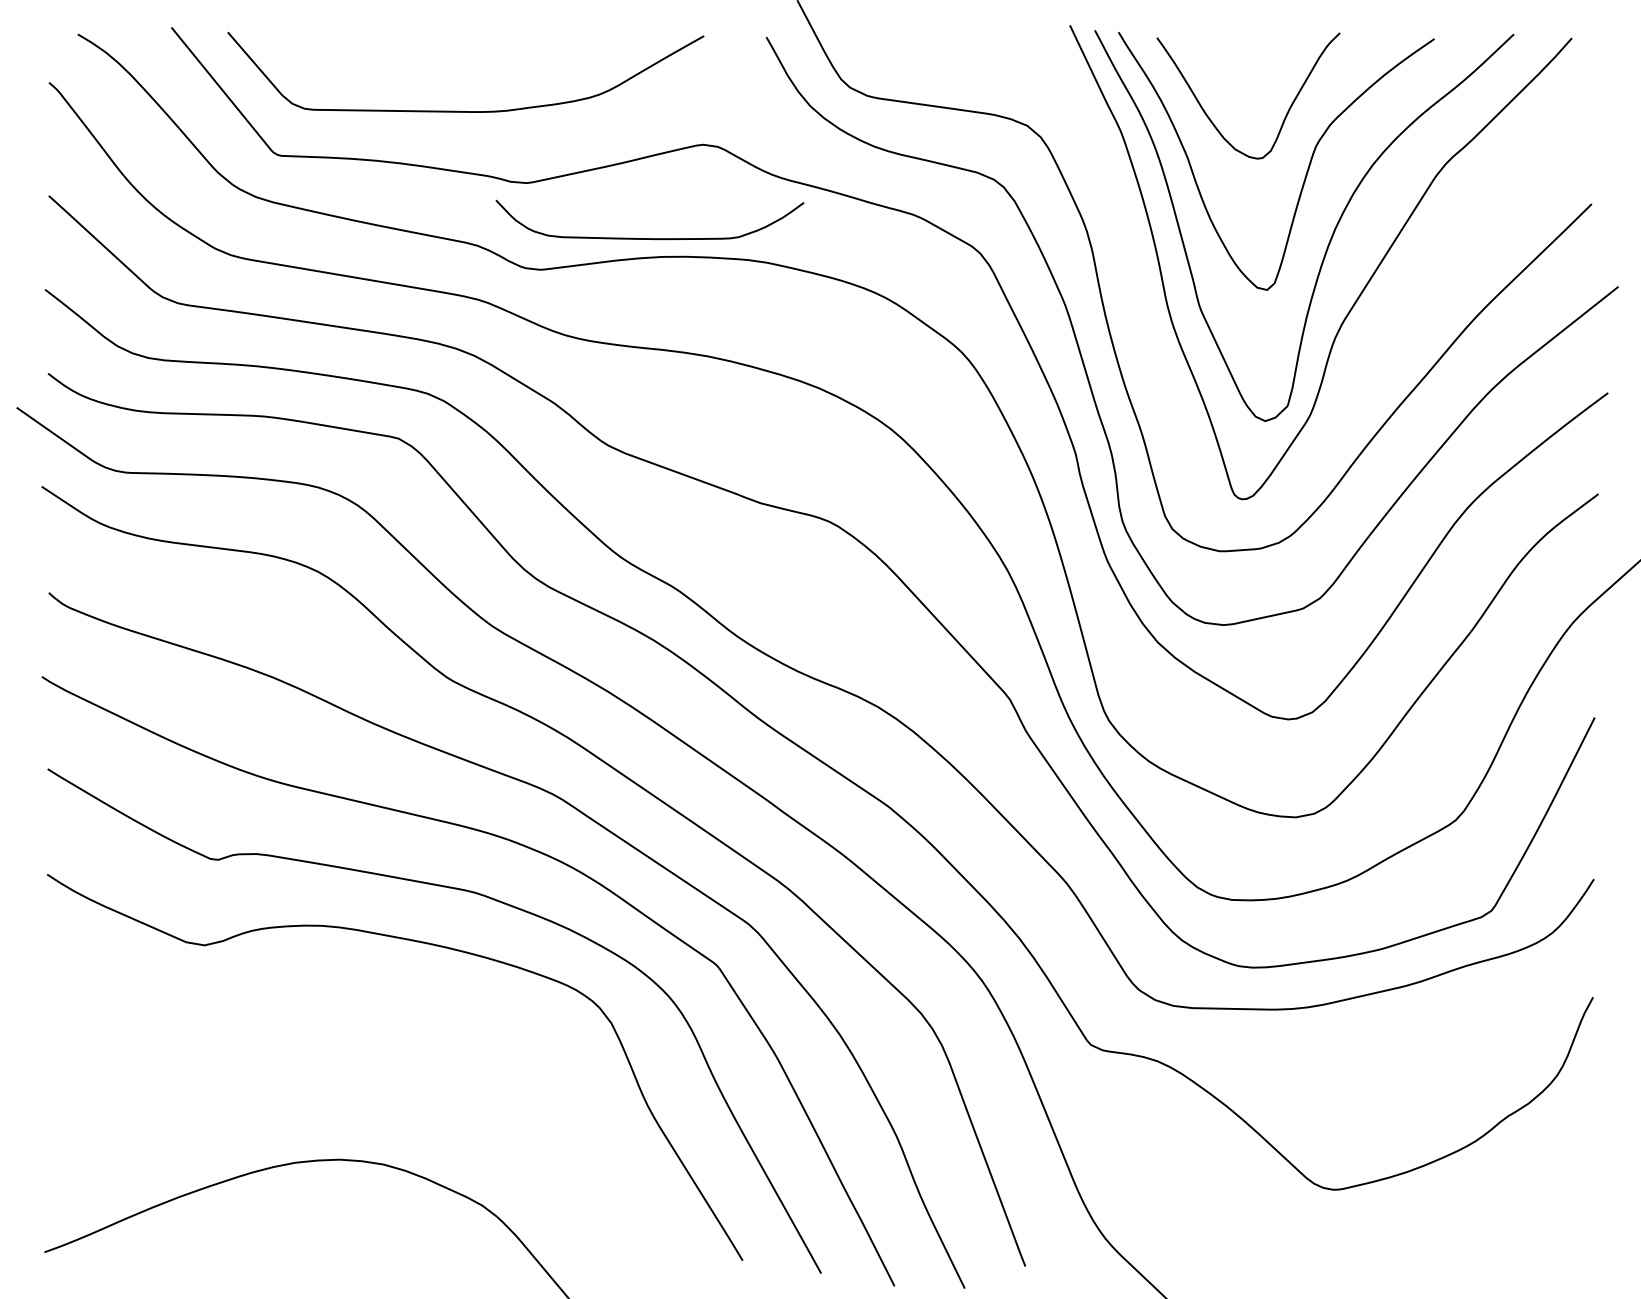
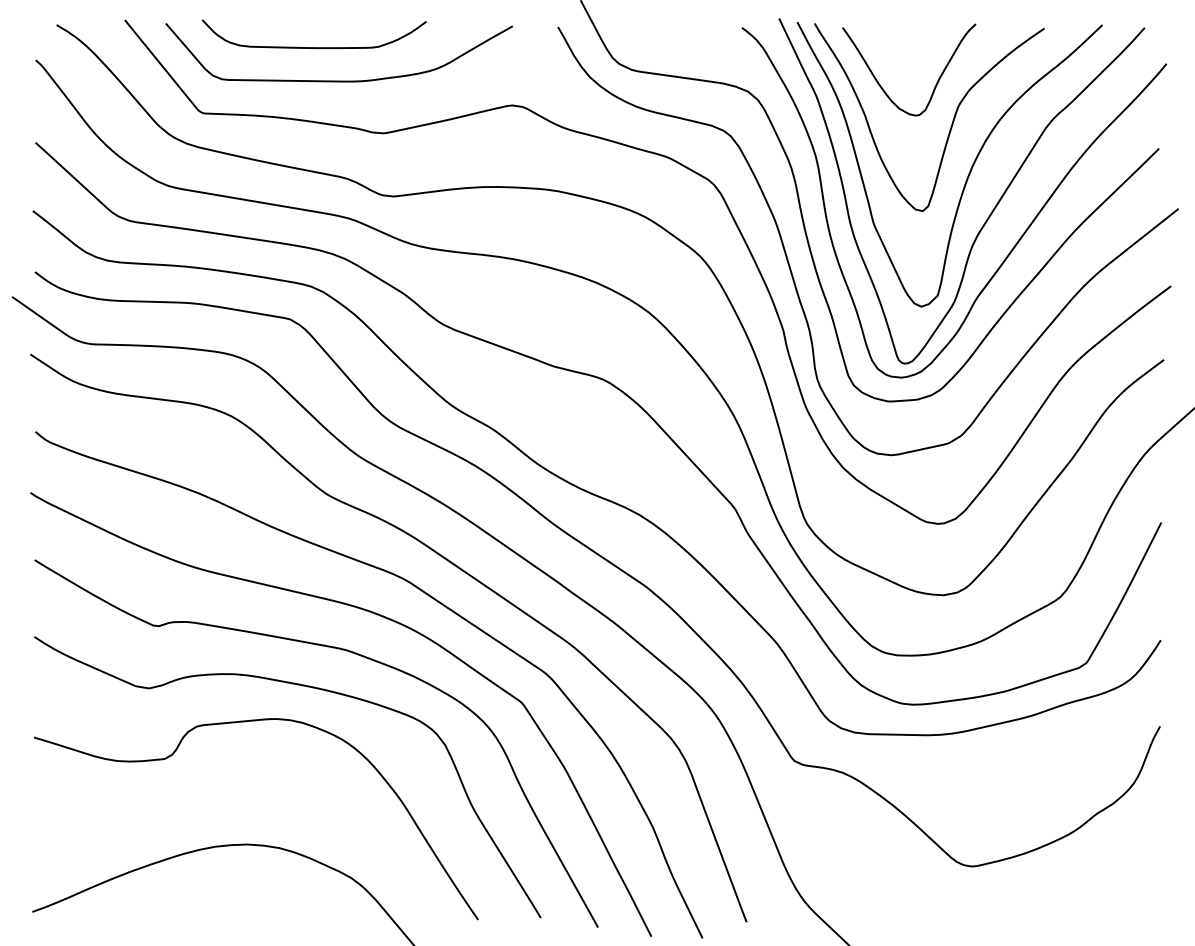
curve: (648, 238) -> (313, 47), moved
curve: (1394, 334) -> (1015, 243), added
curve: (338, 992) -> (246, 722), added

